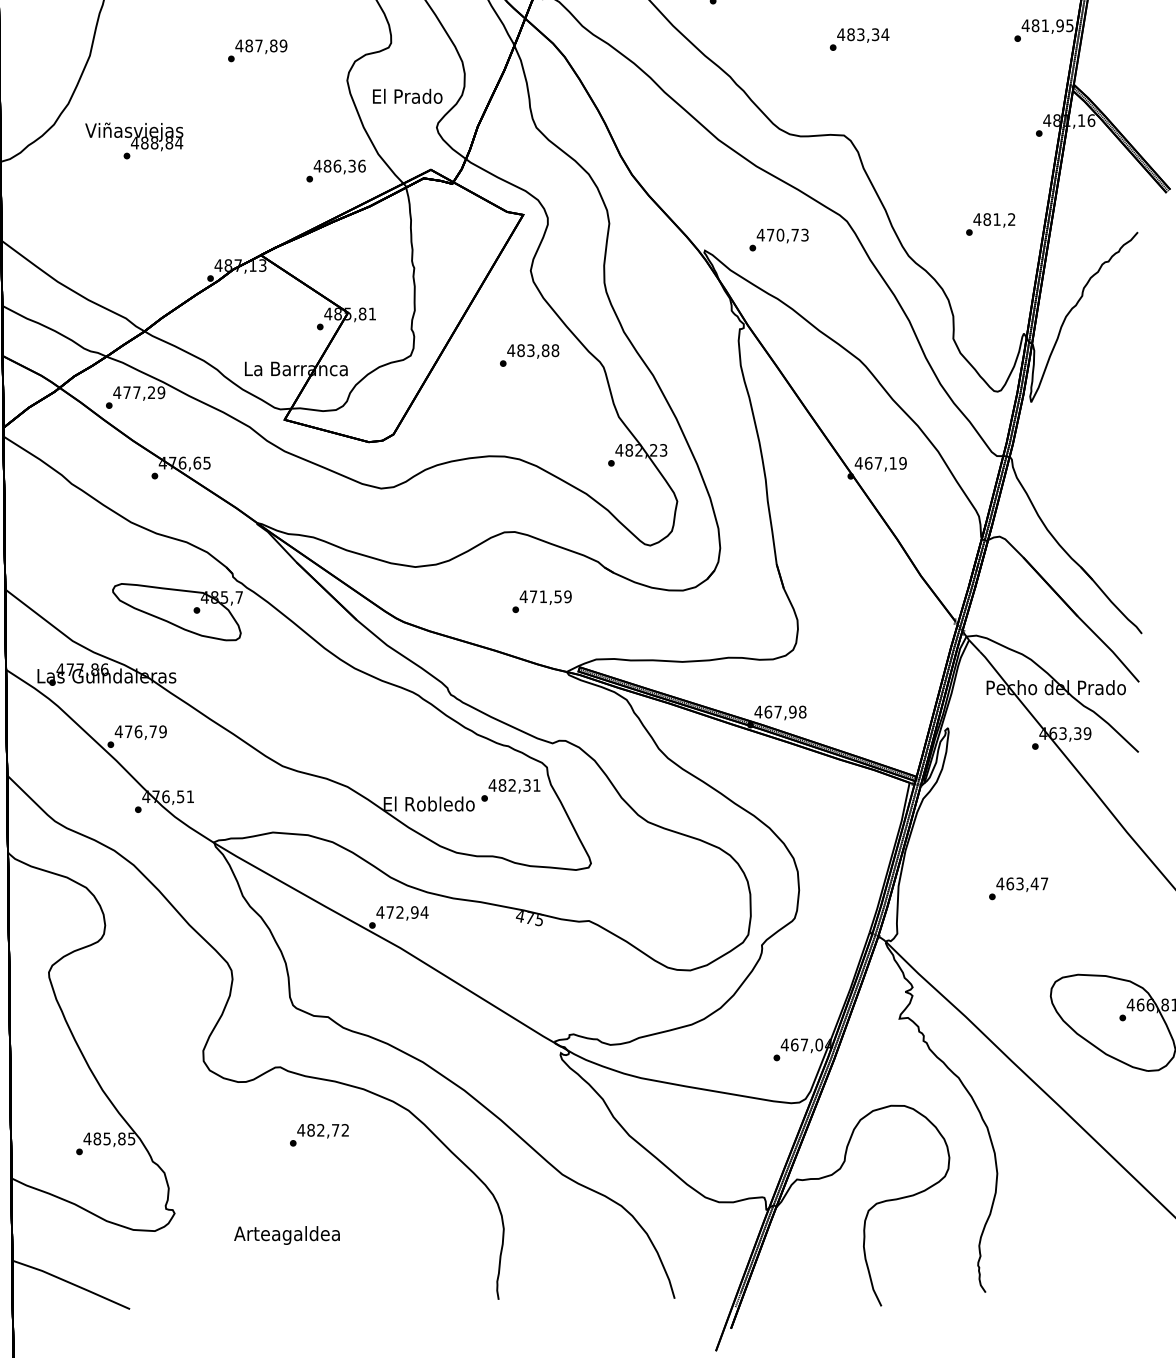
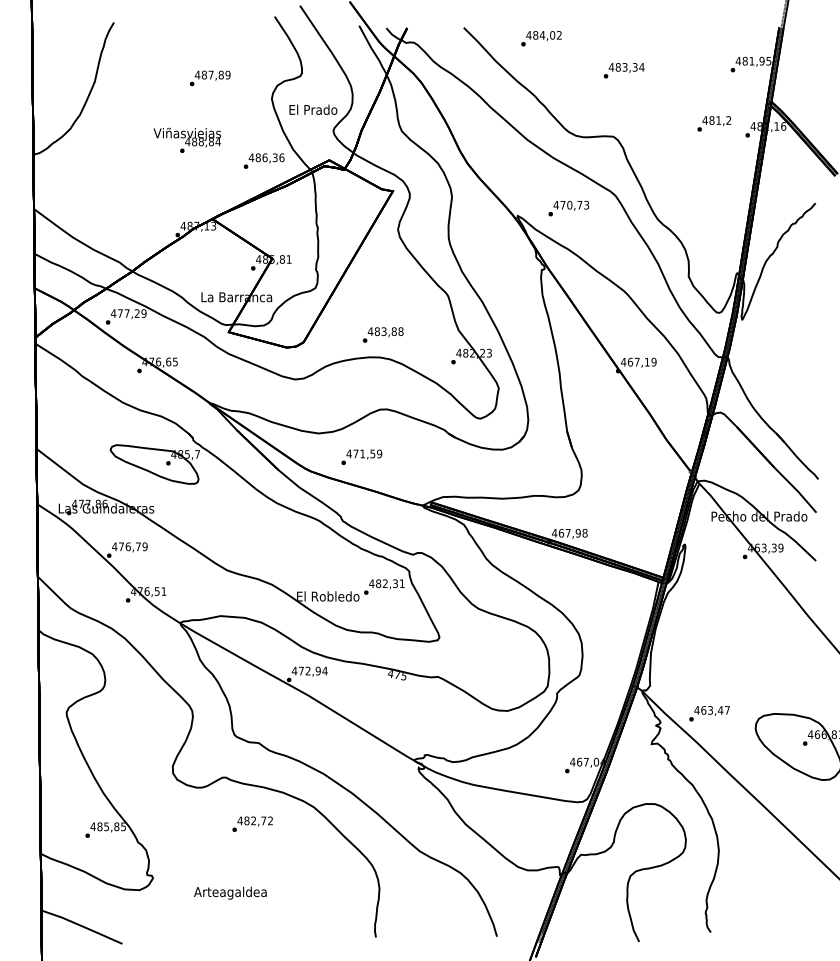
text: (133, 139) -> (186, 139), moved
text: (990, 223) -> (714, 123), moved
text: (529, 354) -> (383, 334), moved
text: (541, 600) -> (361, 456), moved
text: (1018, 888) -> (709, 713), moved

